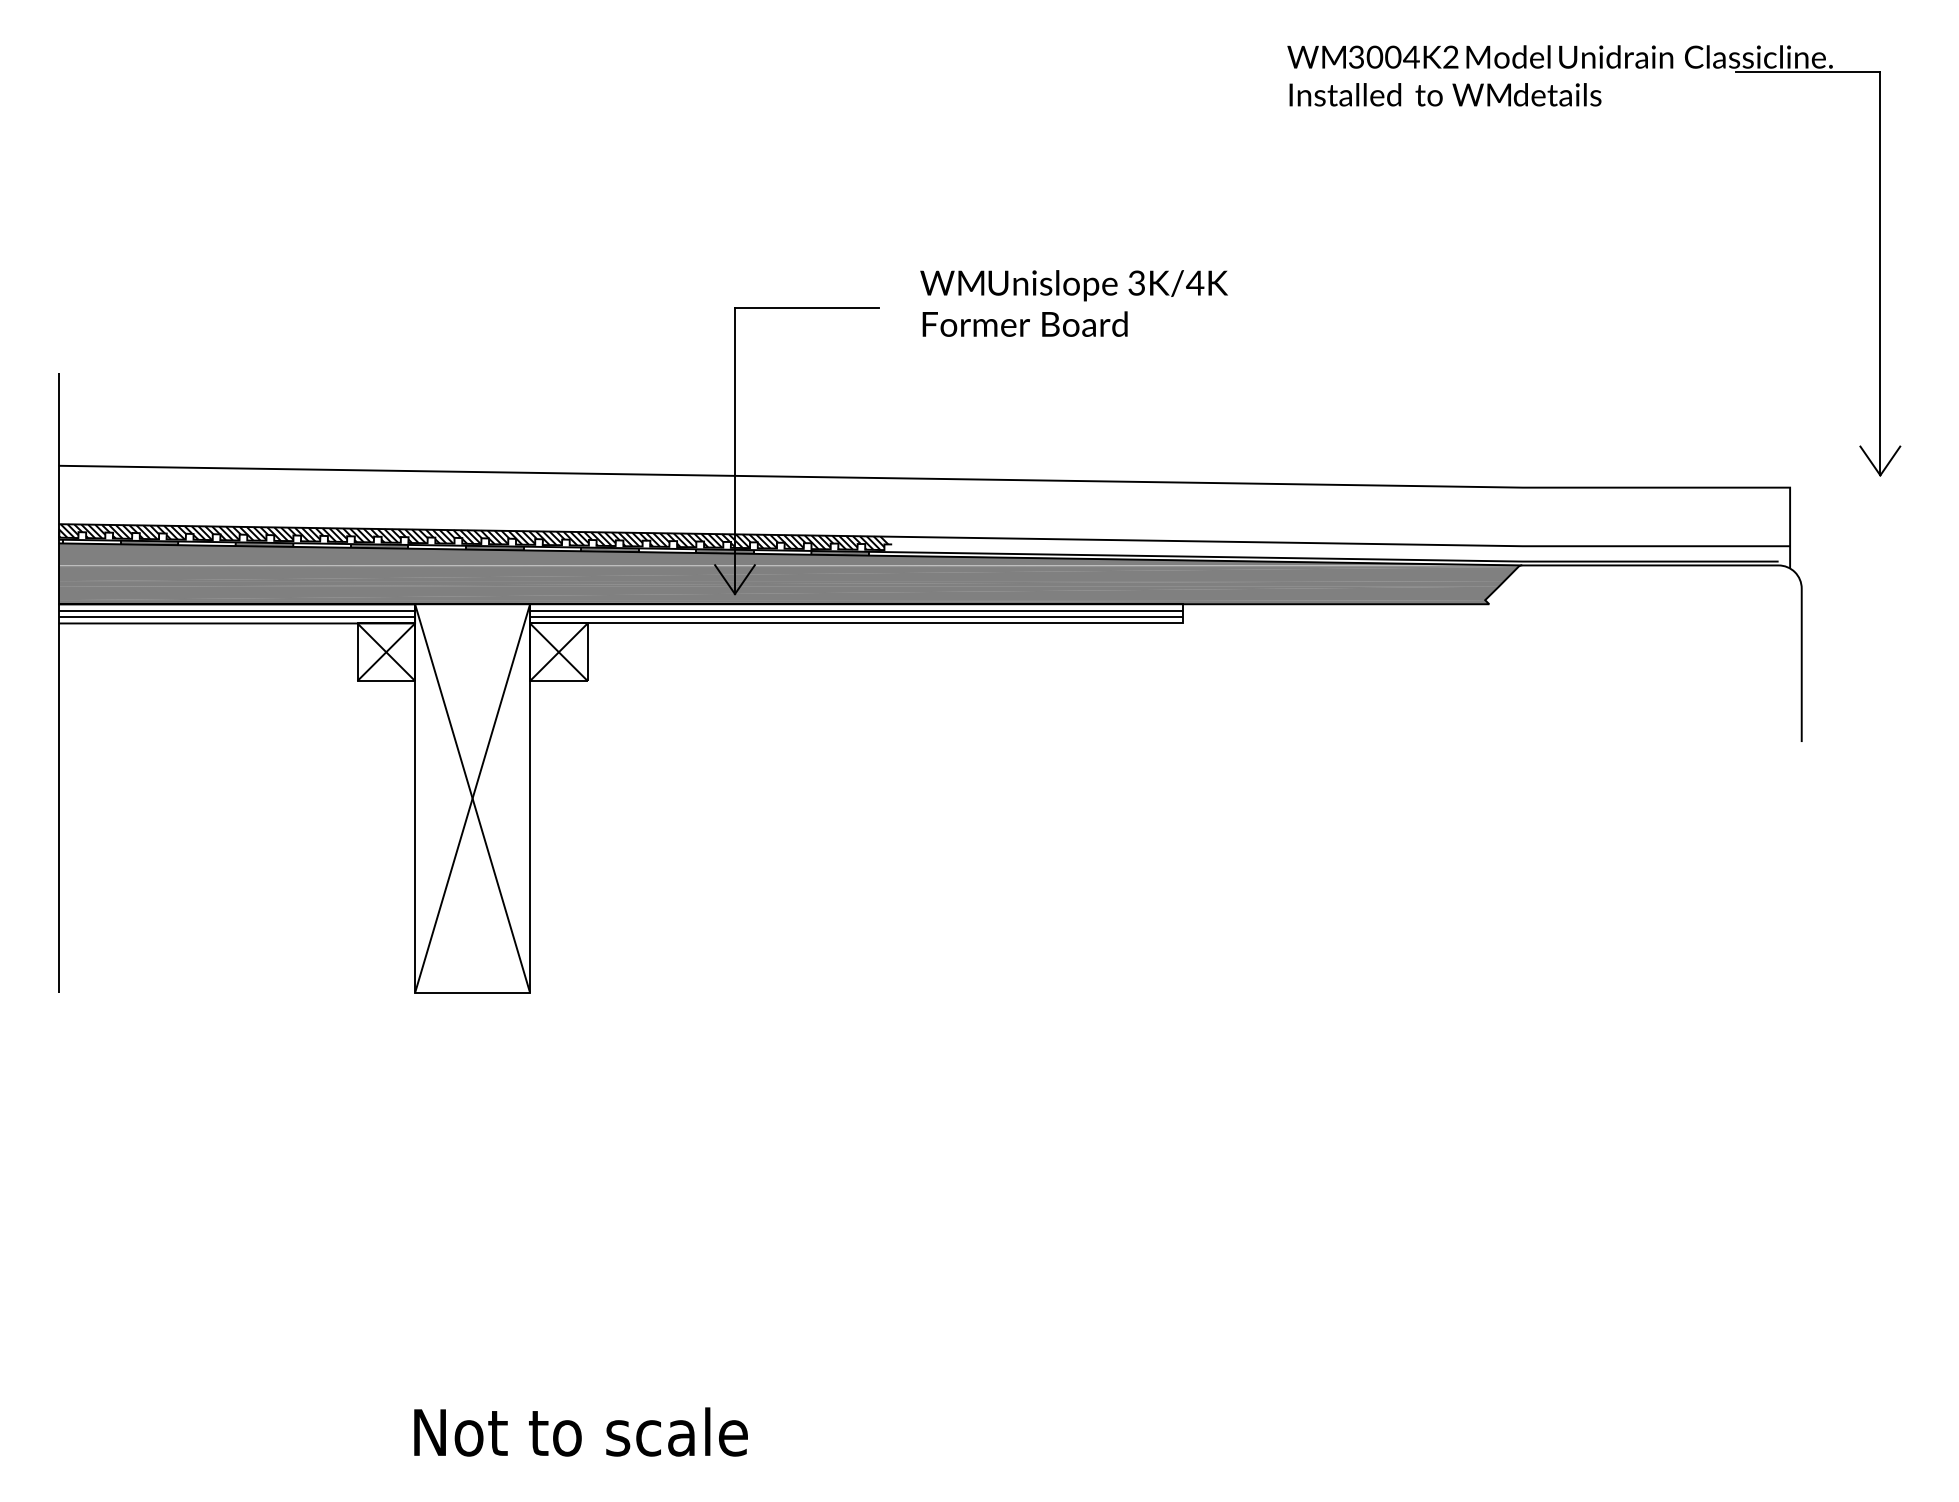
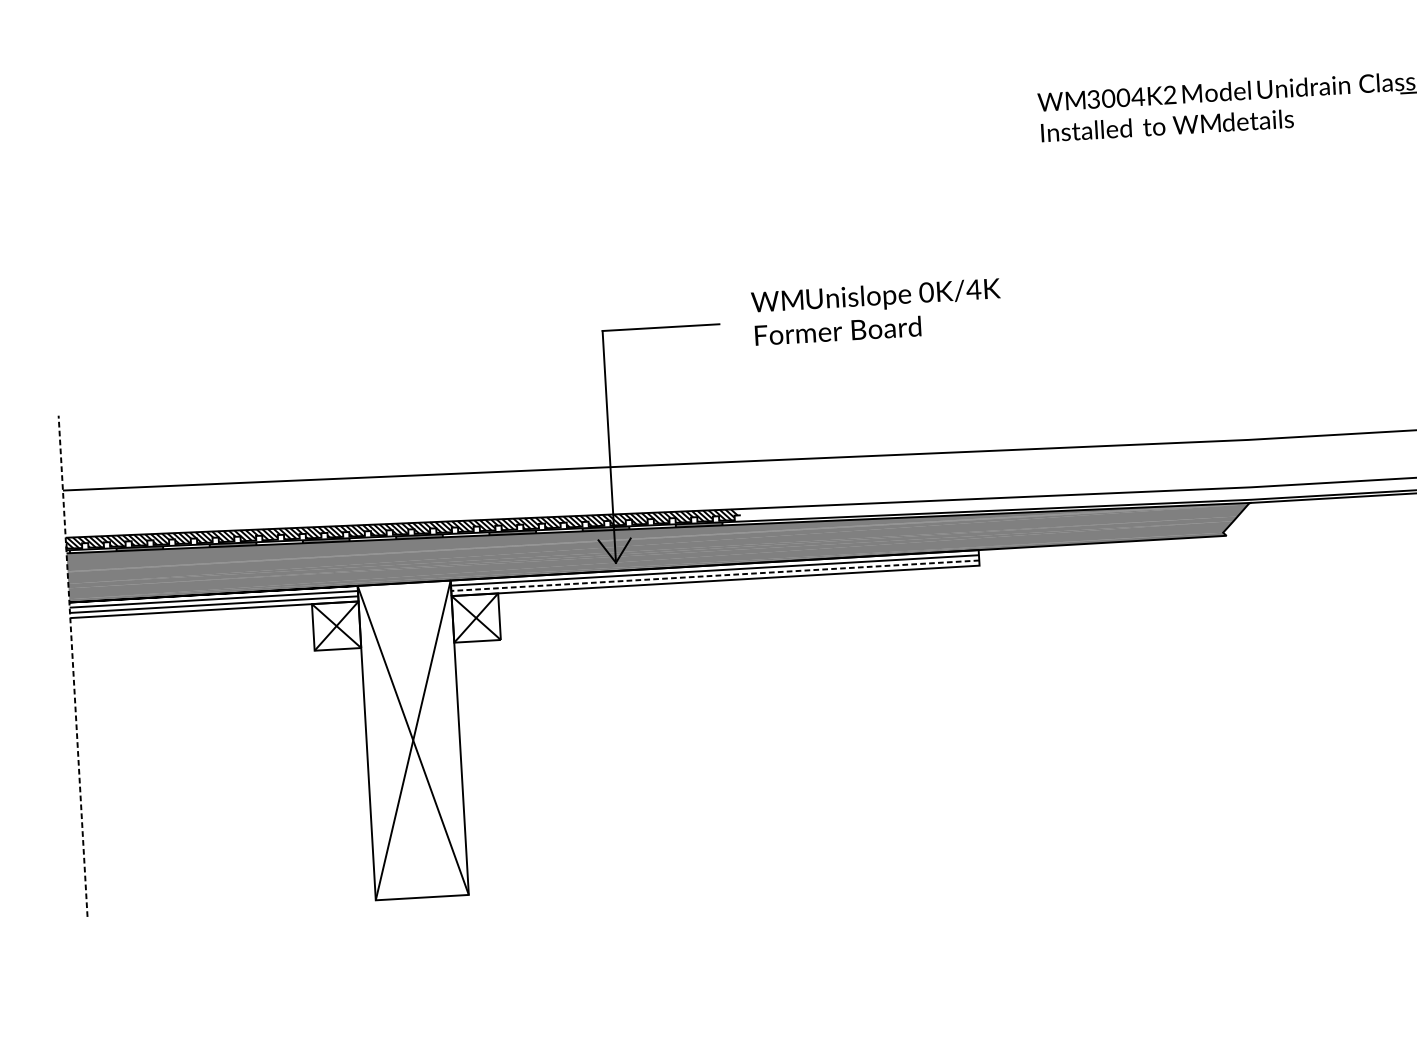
text: (1136, 282) -> (926, 291), 3K/4K -> 0K/4K
line: (855, 617) -> (714, 576), solid -> dashed
line: (58, 683) -> (72, 666), solid -> dashed

